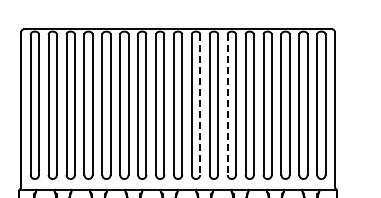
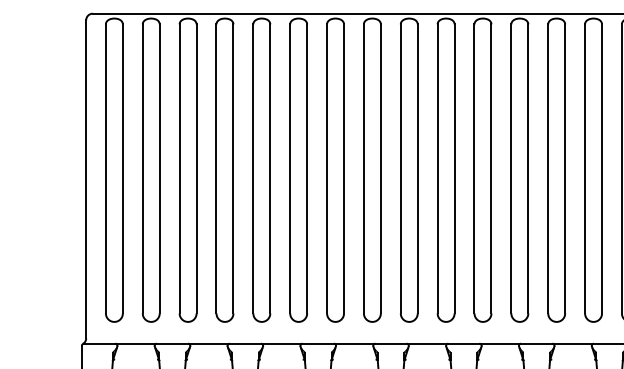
line: (200, 105) -> (455, 170), dashed -> solid
line: (227, 105) -> (510, 170), dashed -> solid

